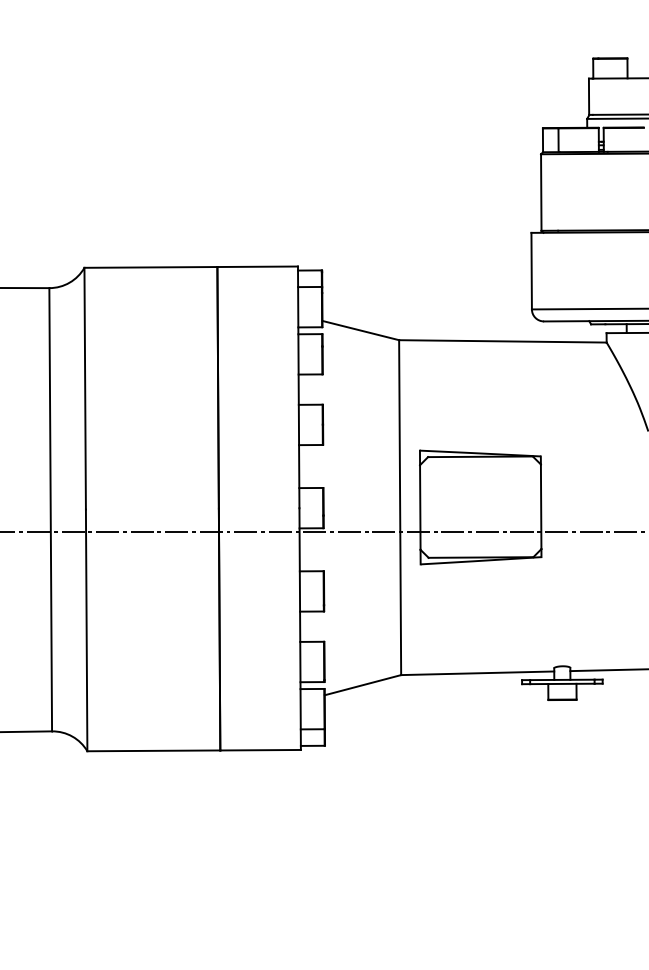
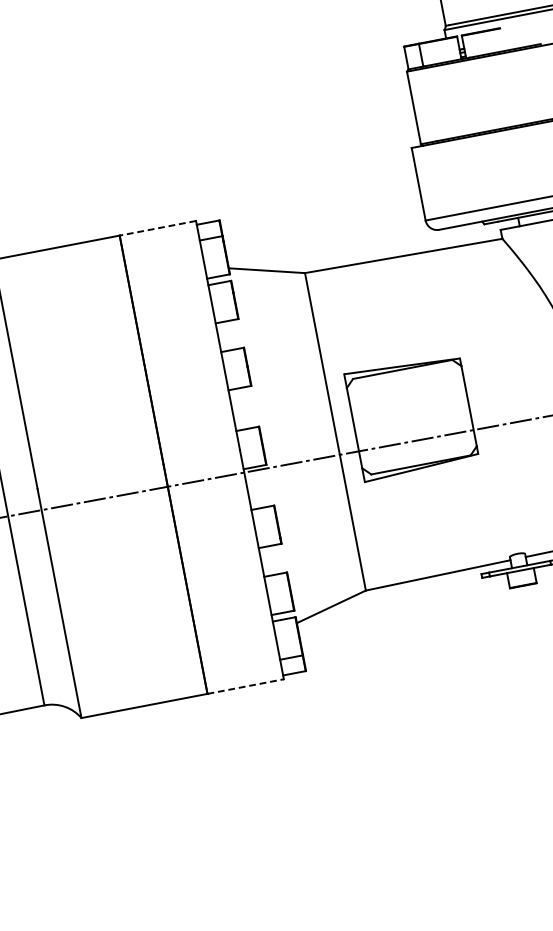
line: (257, 266) -> (157, 228), solid -> dashed
line: (261, 750) -> (246, 686), solid -> dashed

